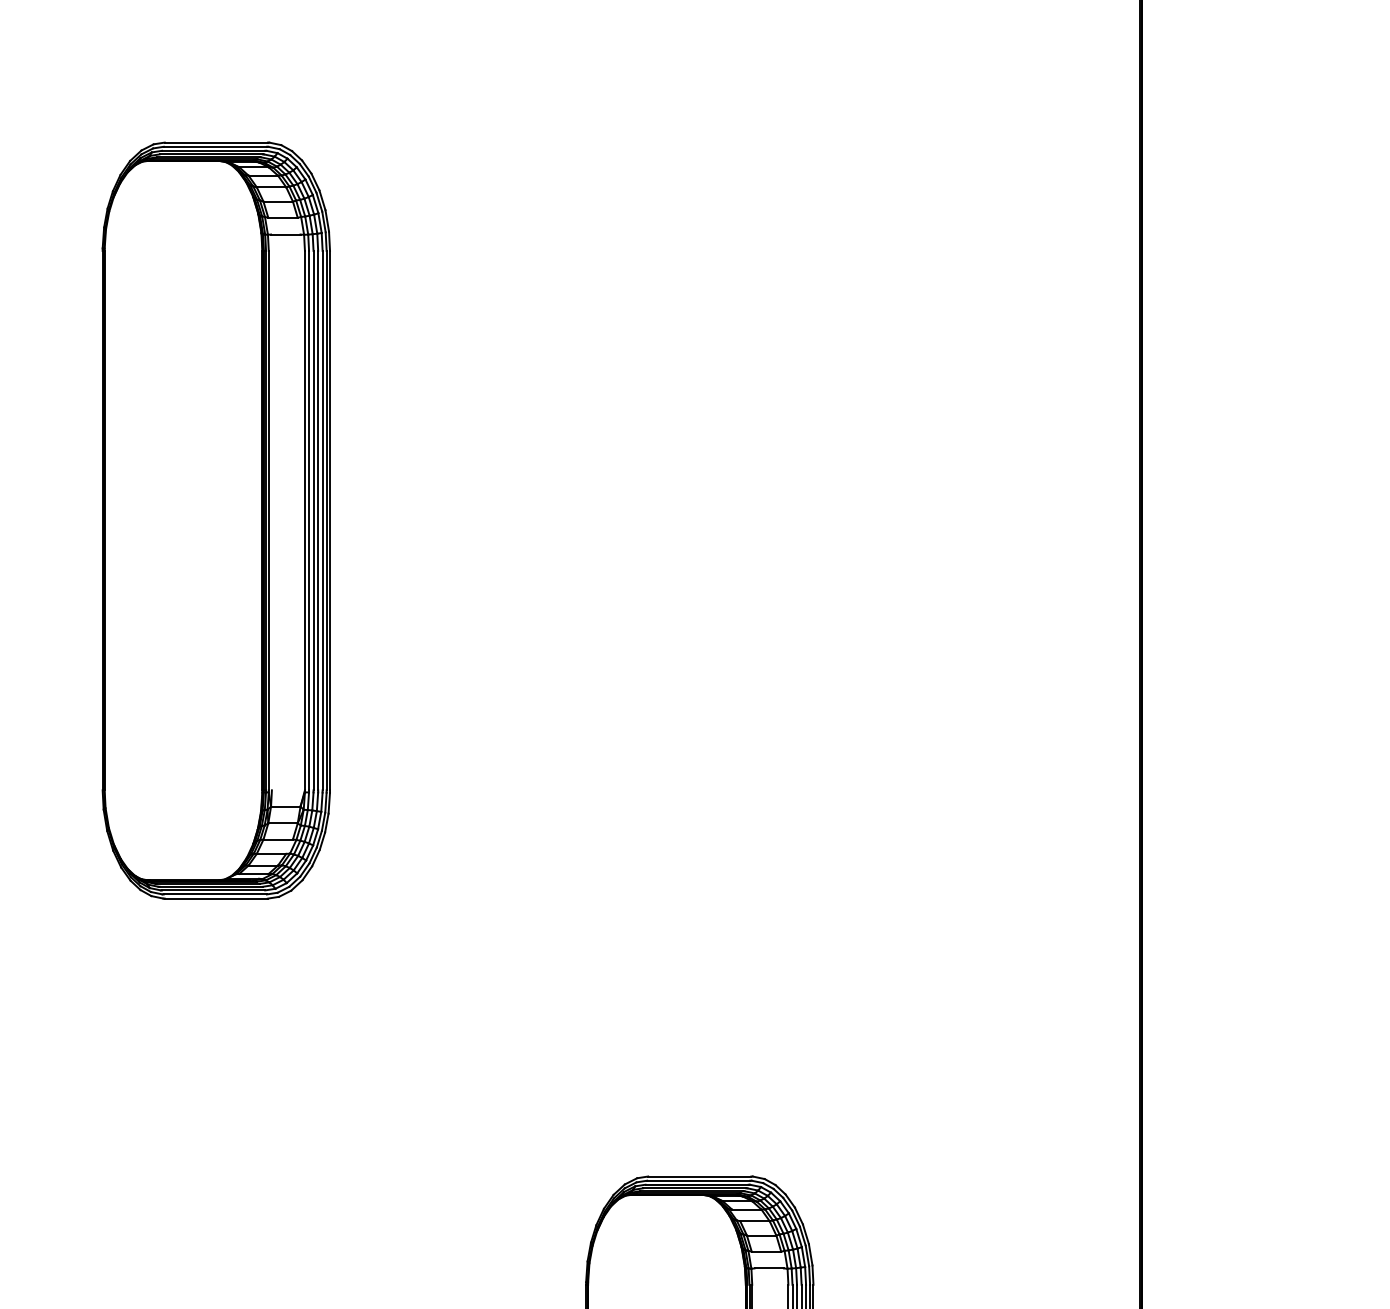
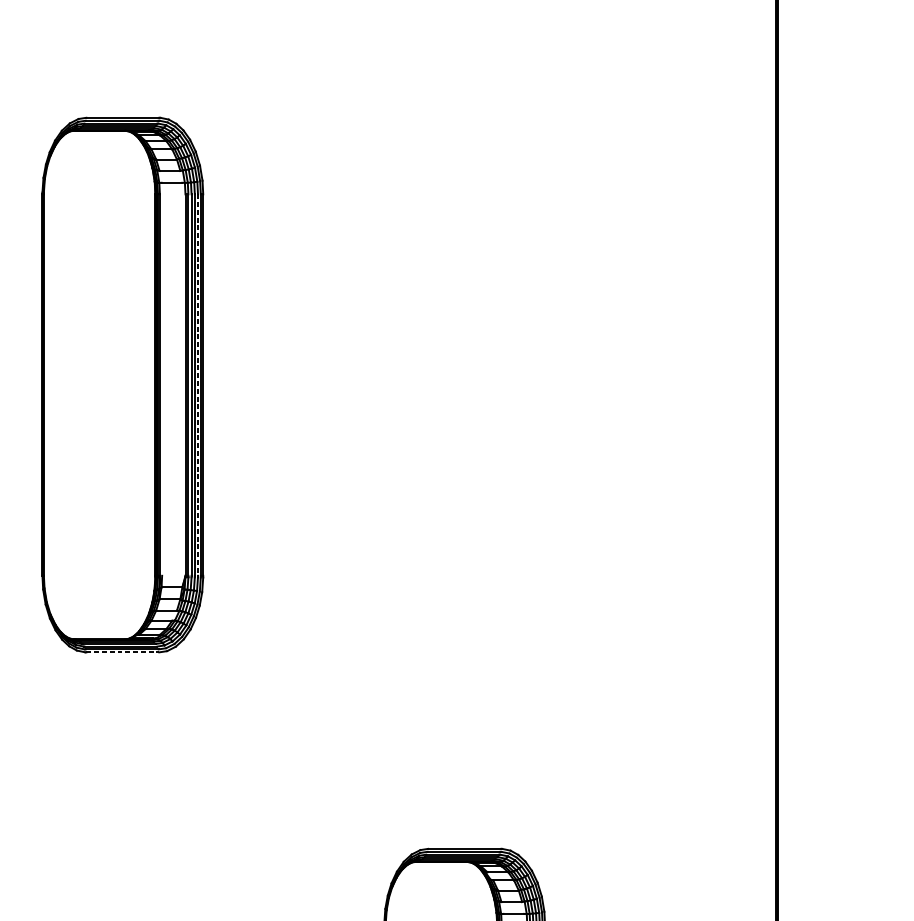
line: (322, 520) -> (197, 385), solid -> dashed
line: (216, 898) -> (122, 652), solid -> dashed

